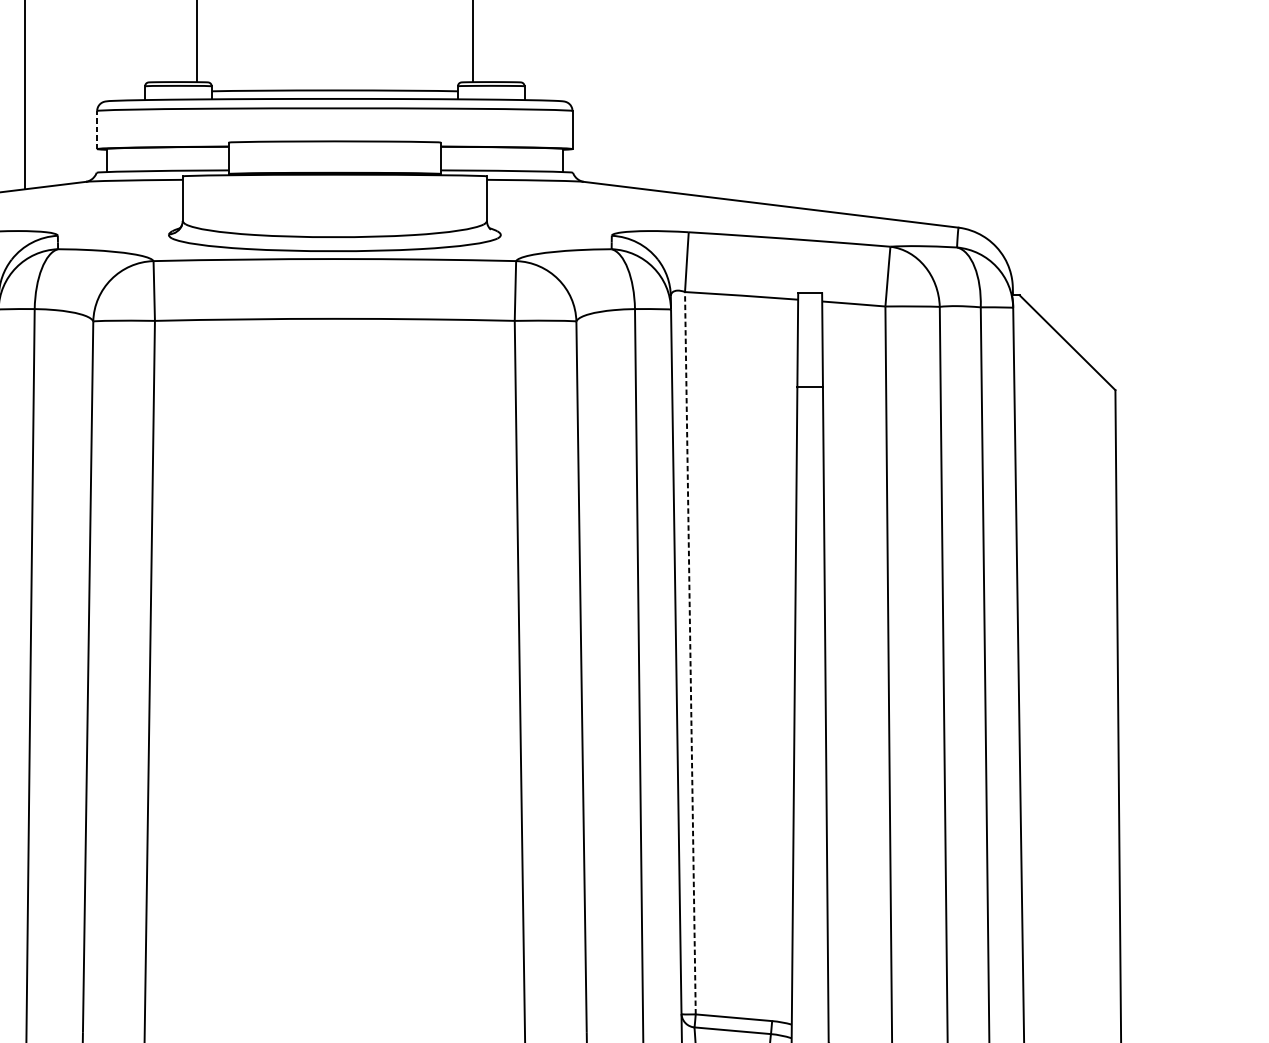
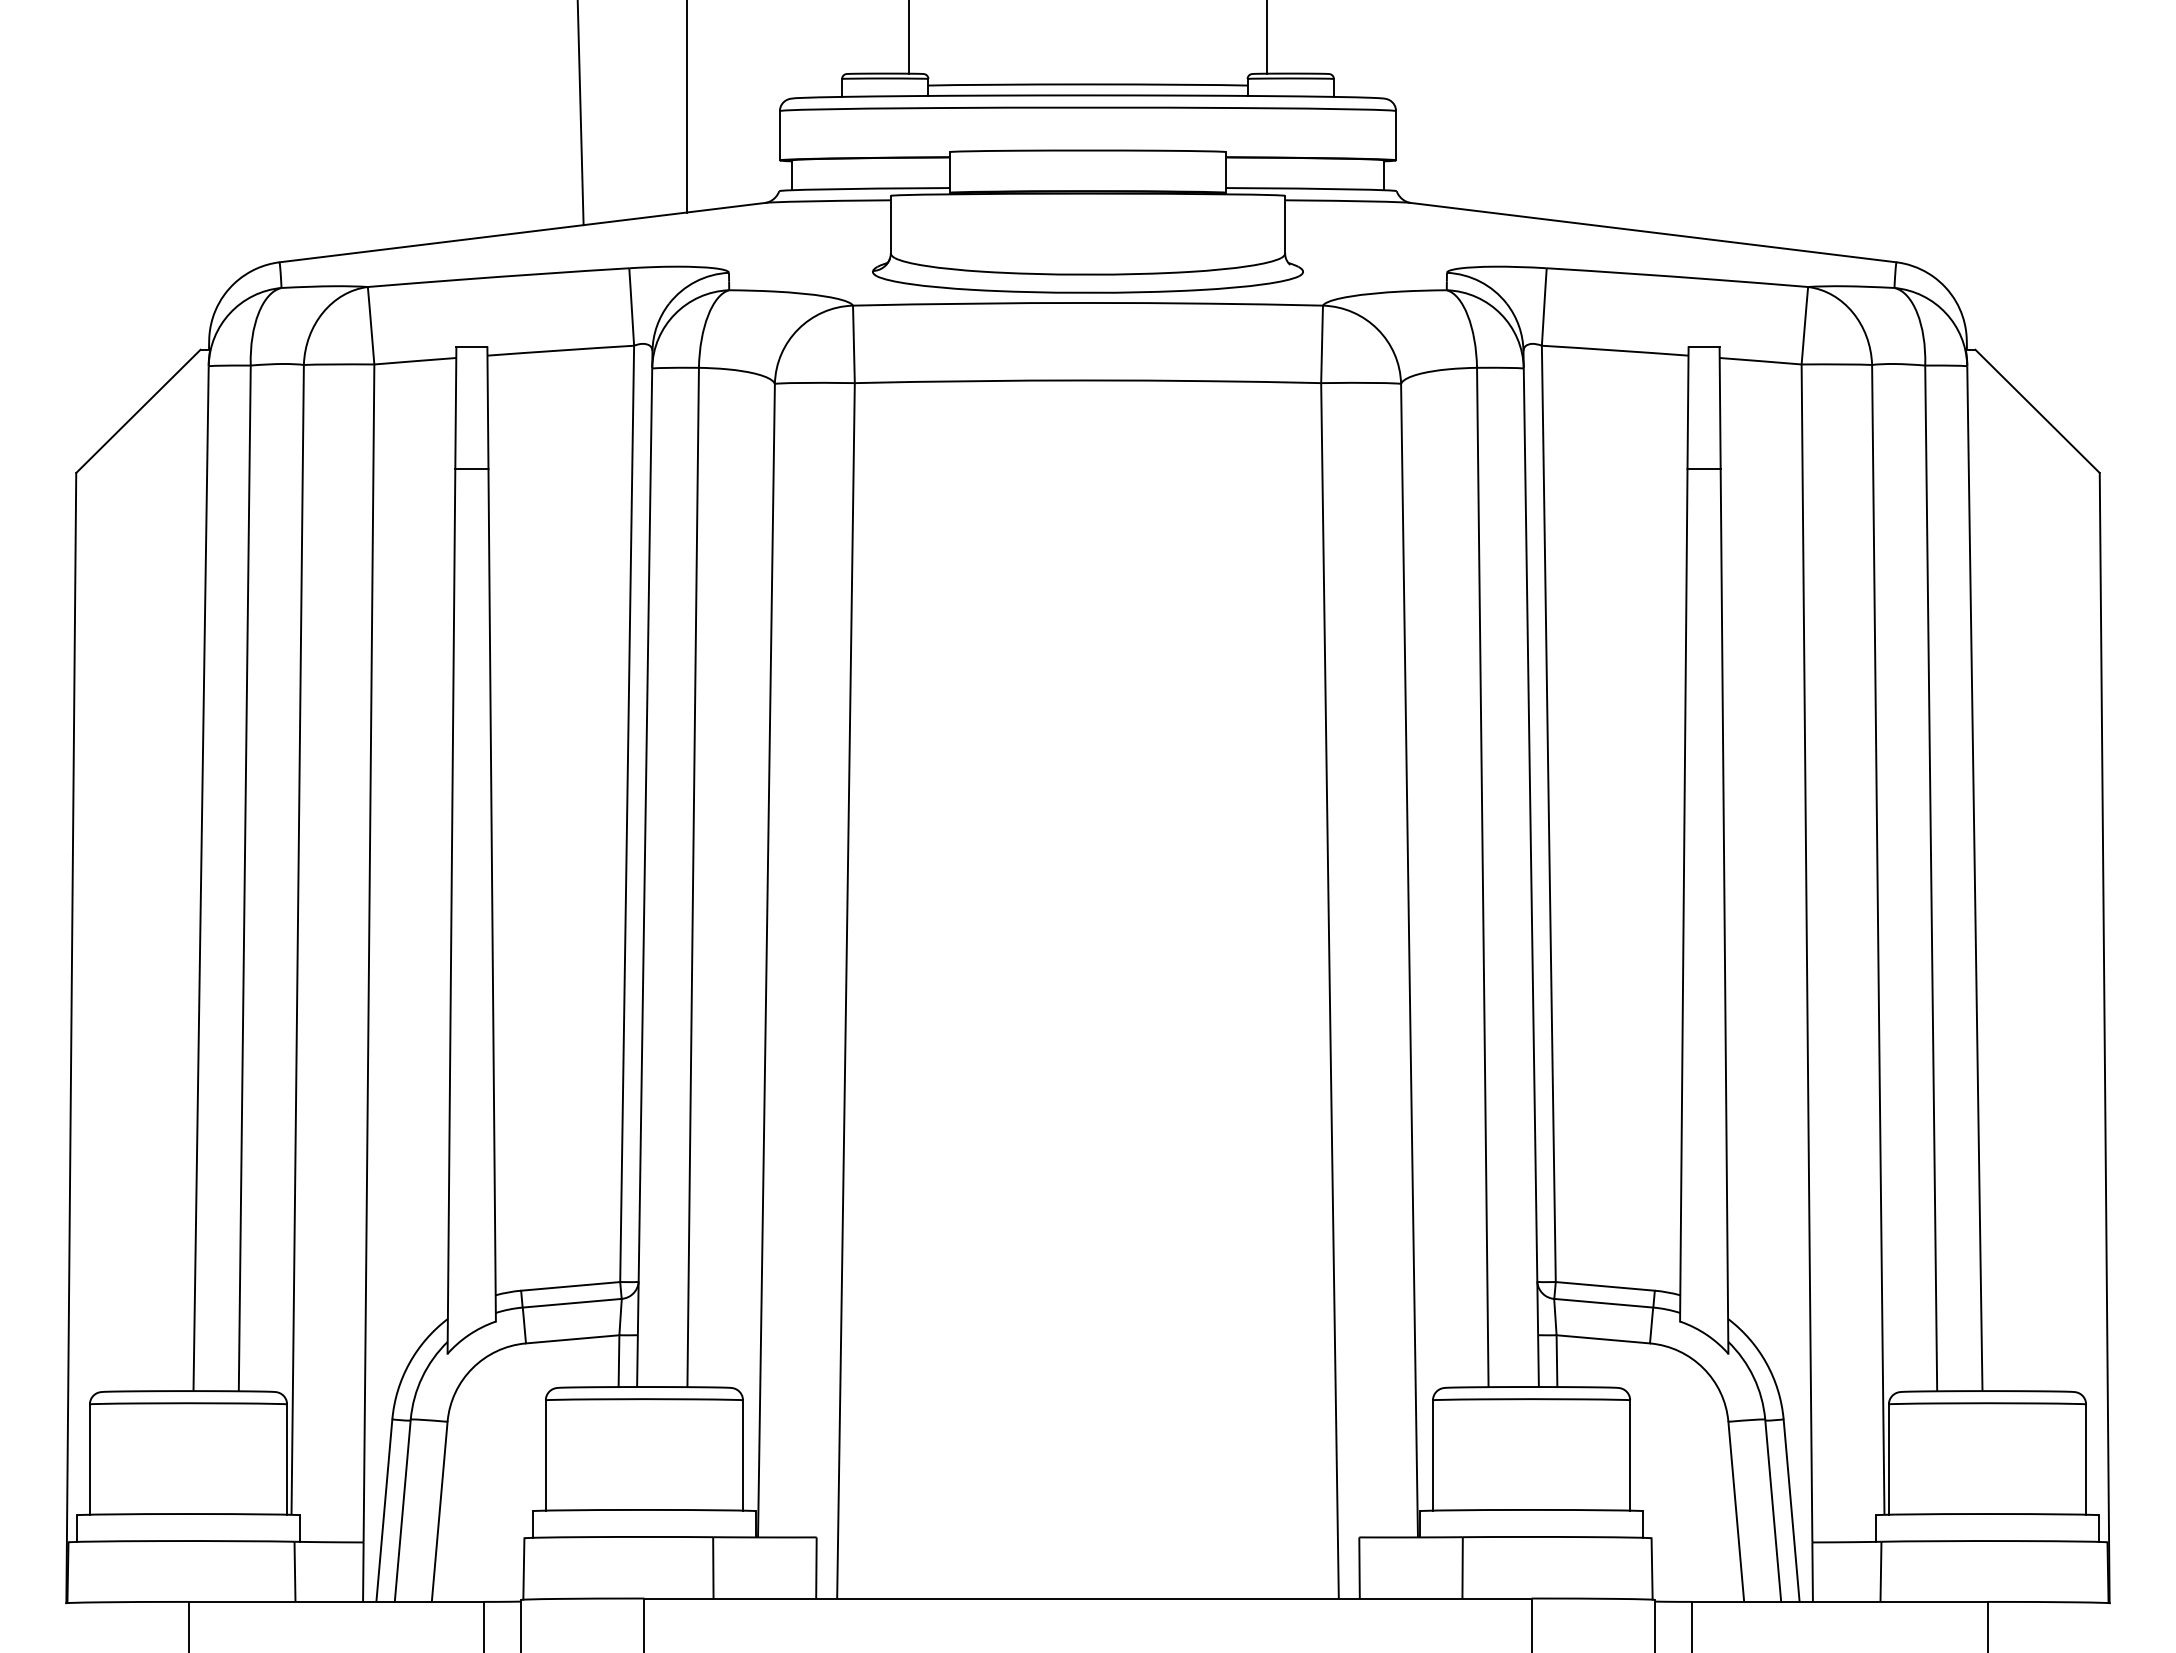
line: (96, 129) -> (779, 135), dashed -> solid
line: (690, 652) -> (1548, 813), dashed -> solid

